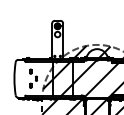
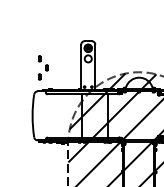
part: (33, 78) -> (43, 67), moved

